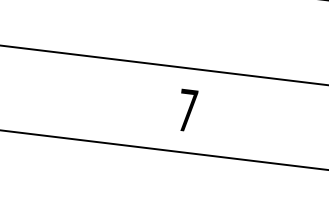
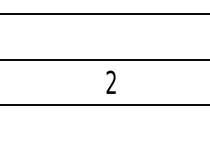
text: (186, 108) -> (110, 81), 7 -> 2

